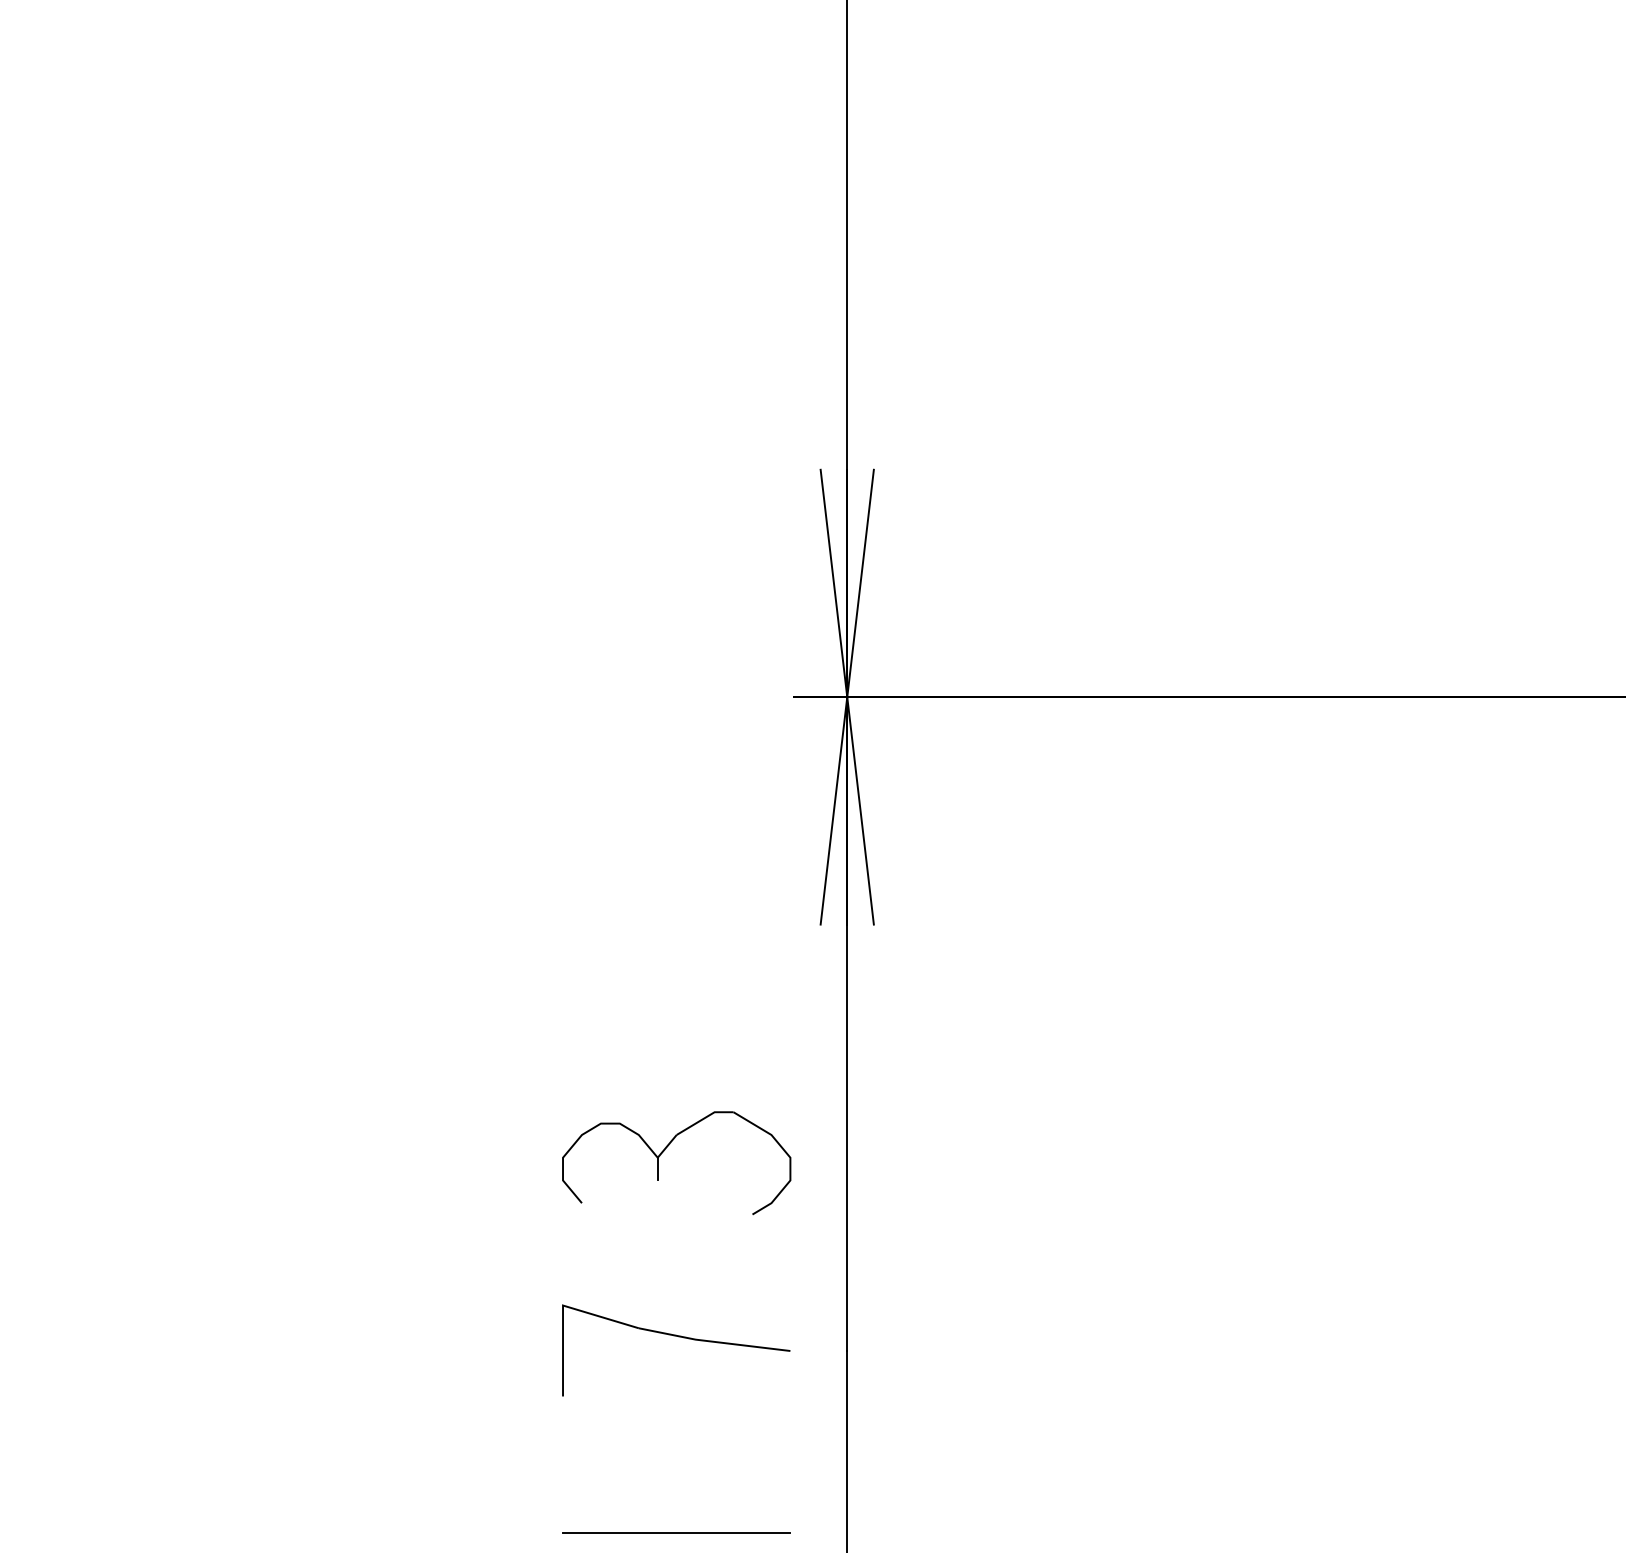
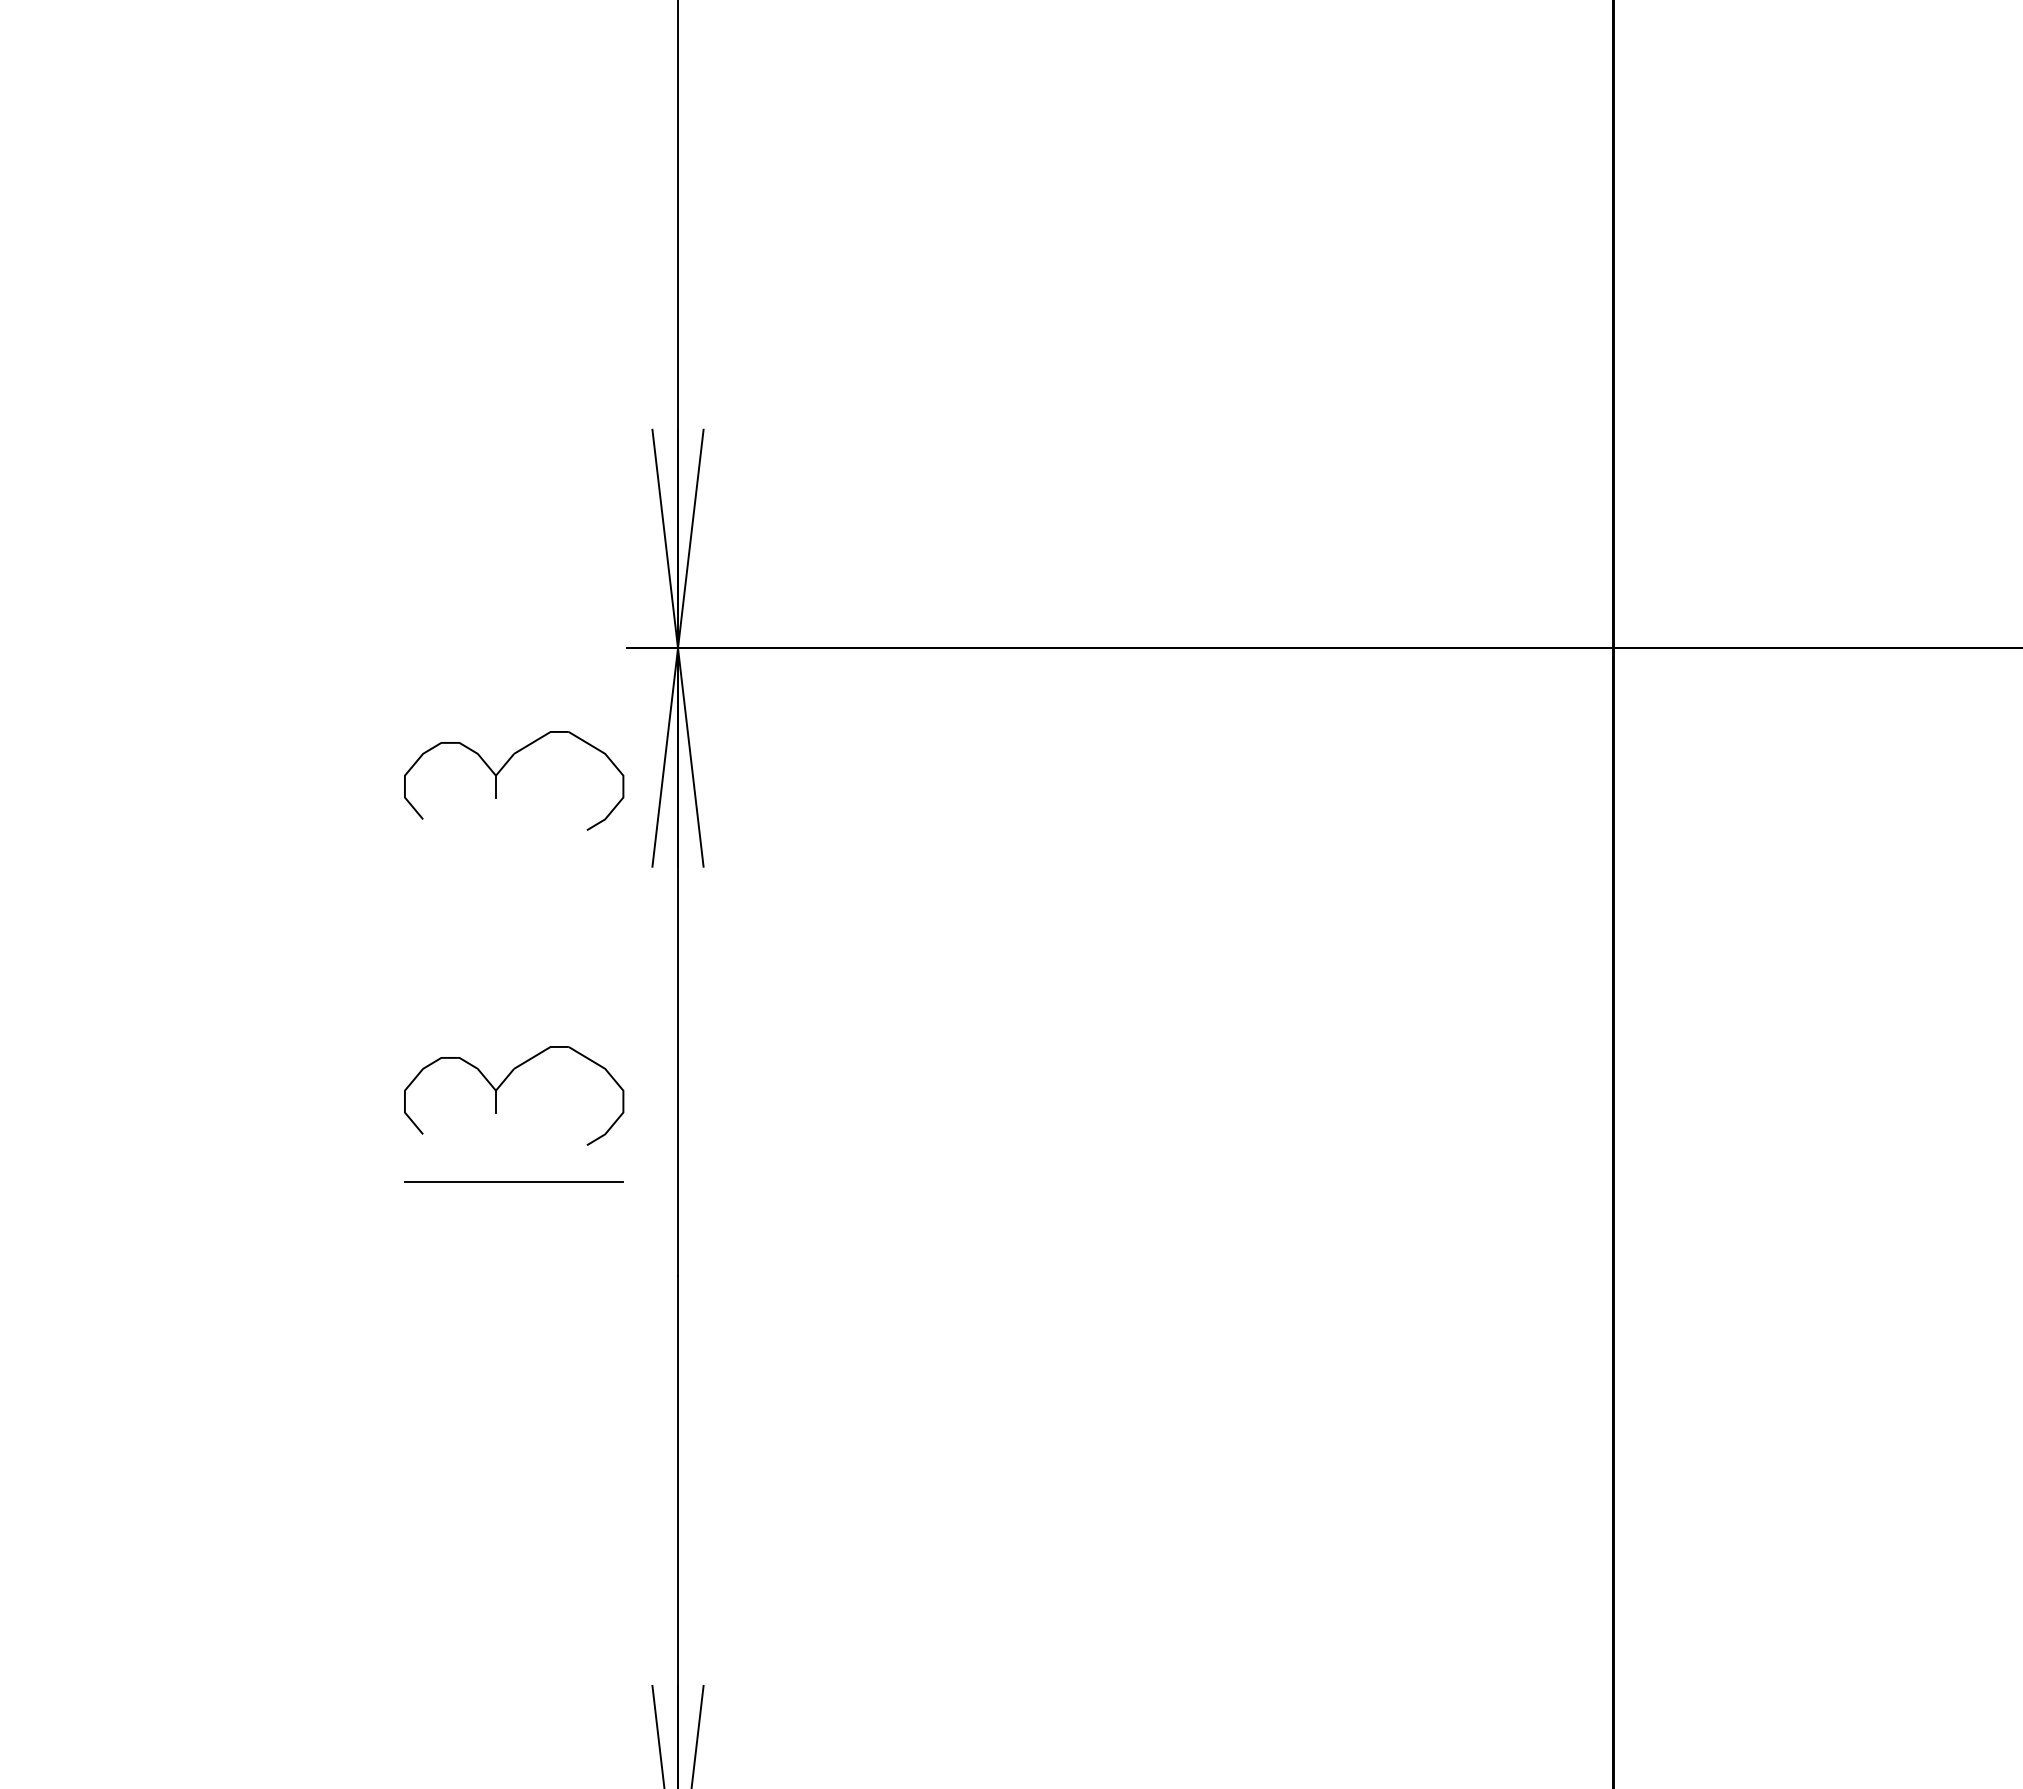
part: (665, 822) -> (503, 768), added
part: (679, 1337) -> (516, 1263), removed
line: (676, 1532) -> (513, 1181), moved

